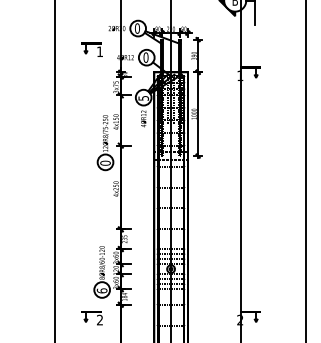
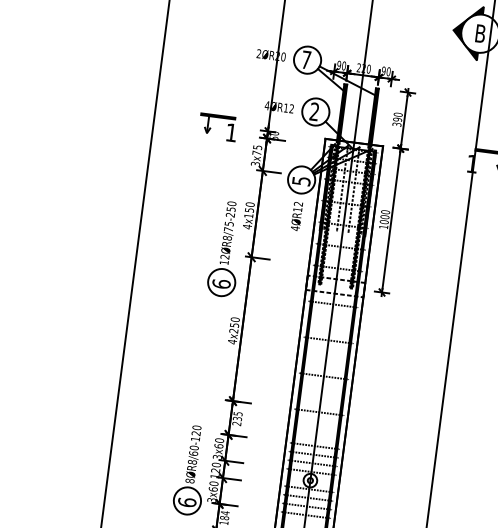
text: (137, 28) -> (306, 59), 0 -> 7
part: (91, 49) -> (217, 126), moved
text: (145, 57) -> (313, 111), 0 -> 2
text: (105, 162) -> (221, 282), 0 -> 6

